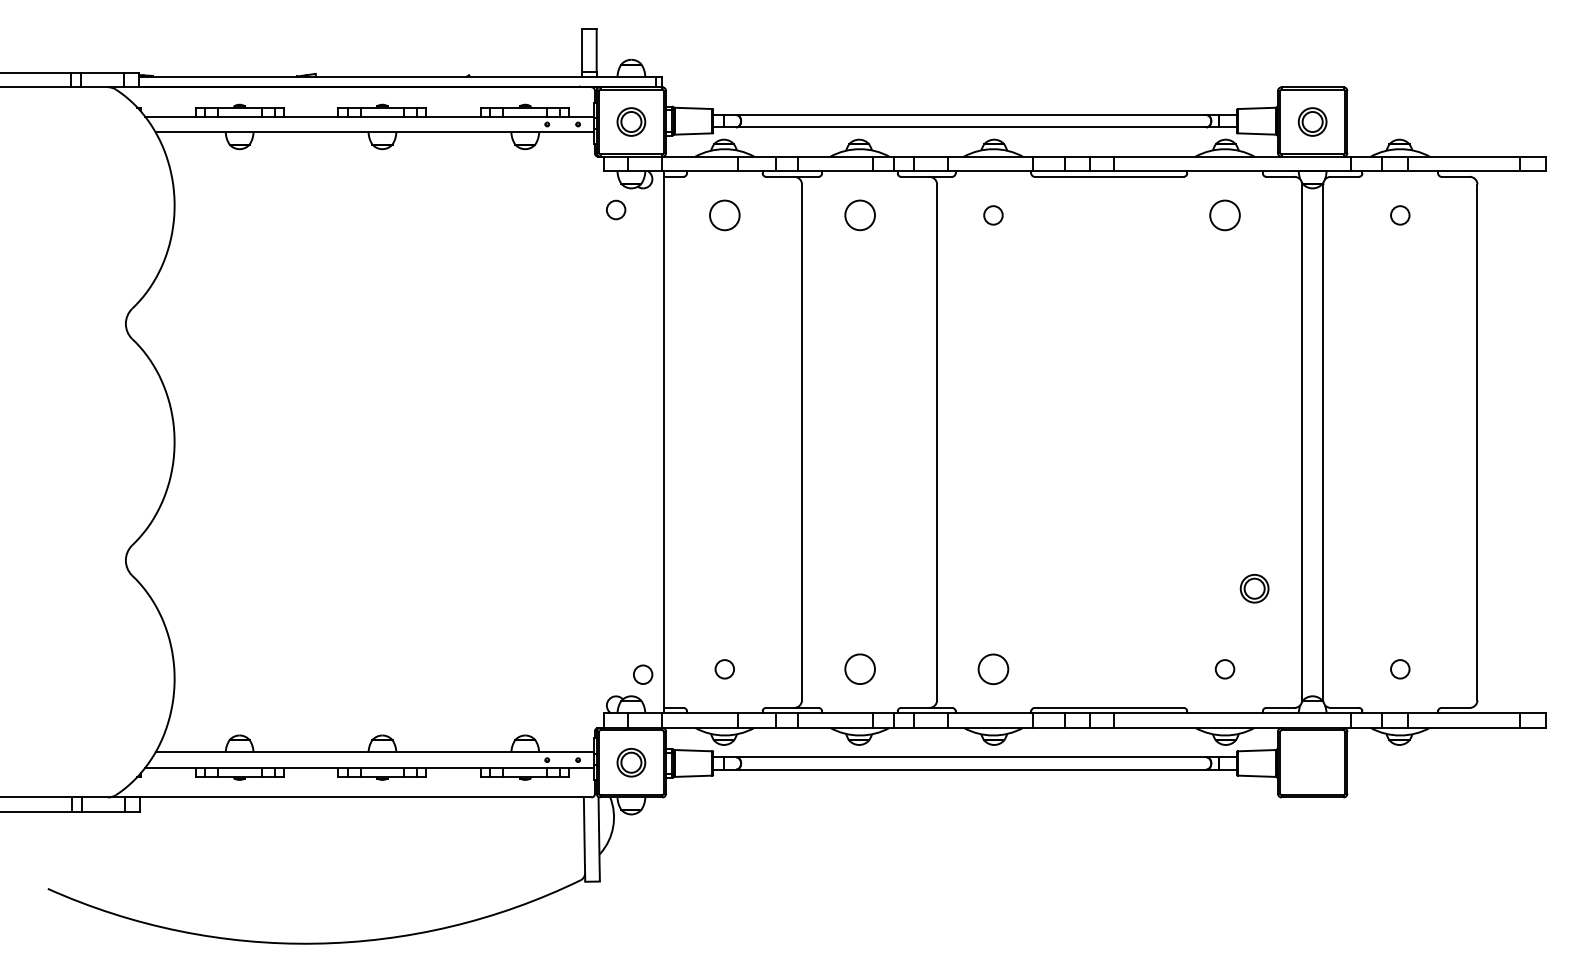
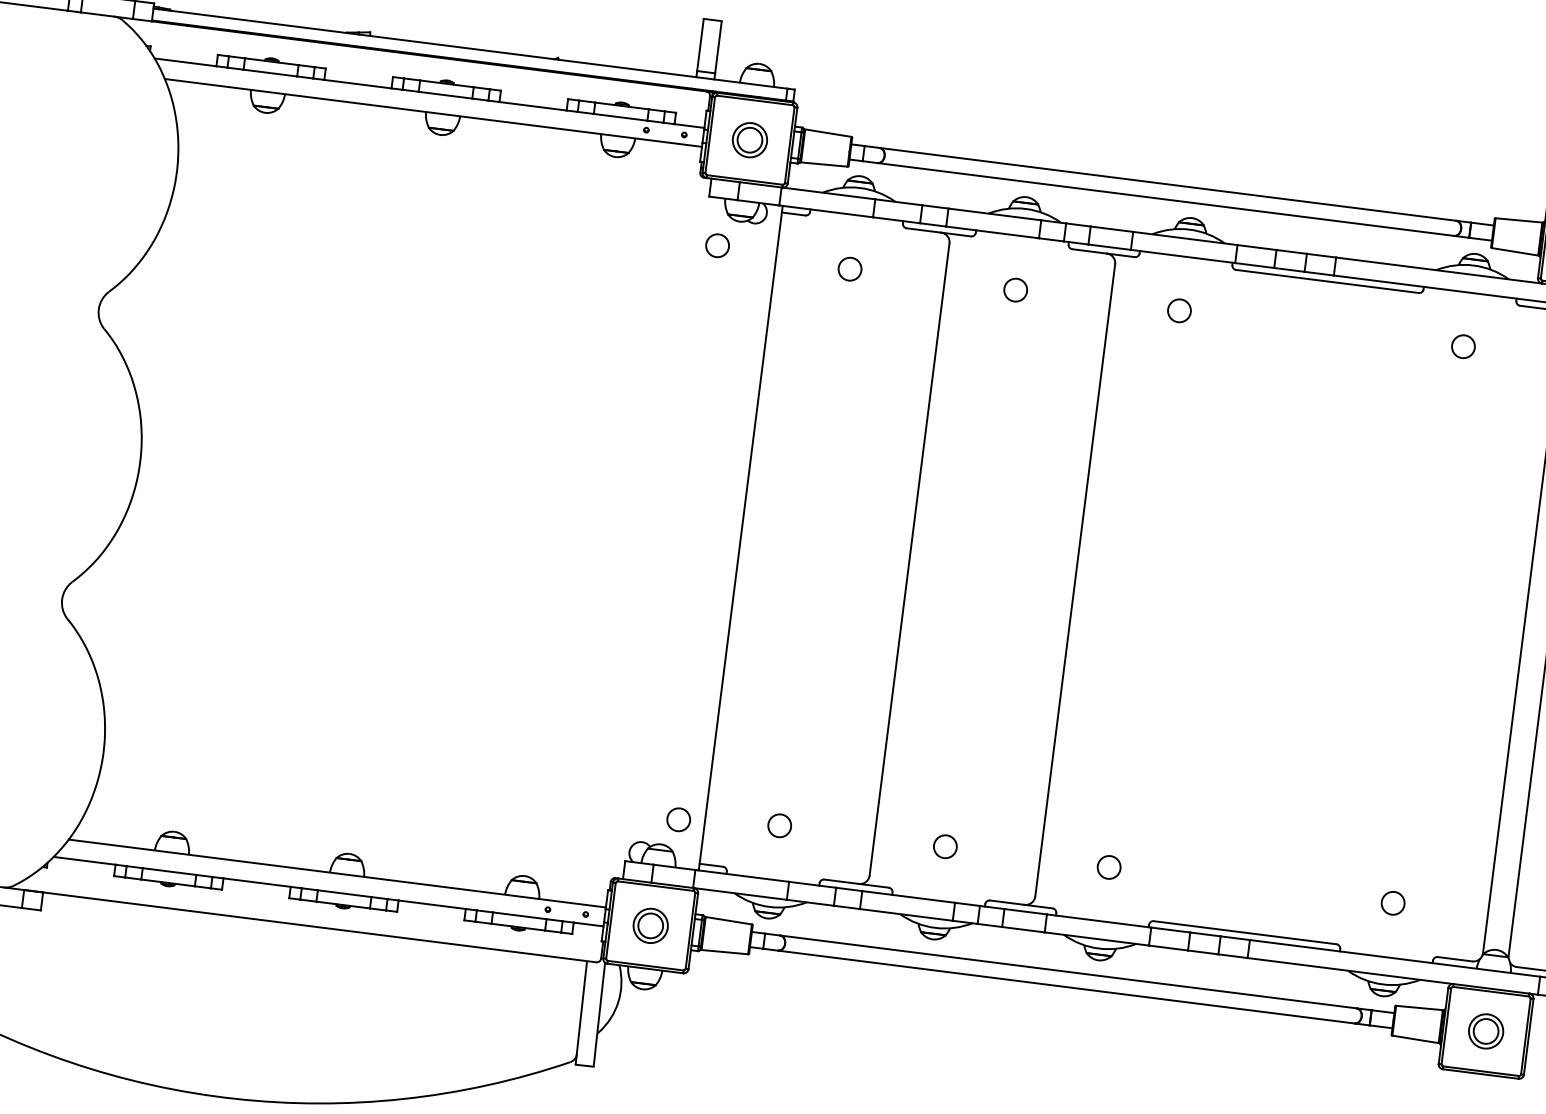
circle: (724, 215) -> (849, 269), size x0.62
circle: (859, 215) -> (1015, 290), size x0.62
circle: (1224, 215) -> (1462, 346), size x0.62
part: (1254, 588) -> (1485, 1031), moved
circle: (859, 669) -> (944, 846), size x0.62
circle: (993, 669) -> (1109, 867), size x0.62

